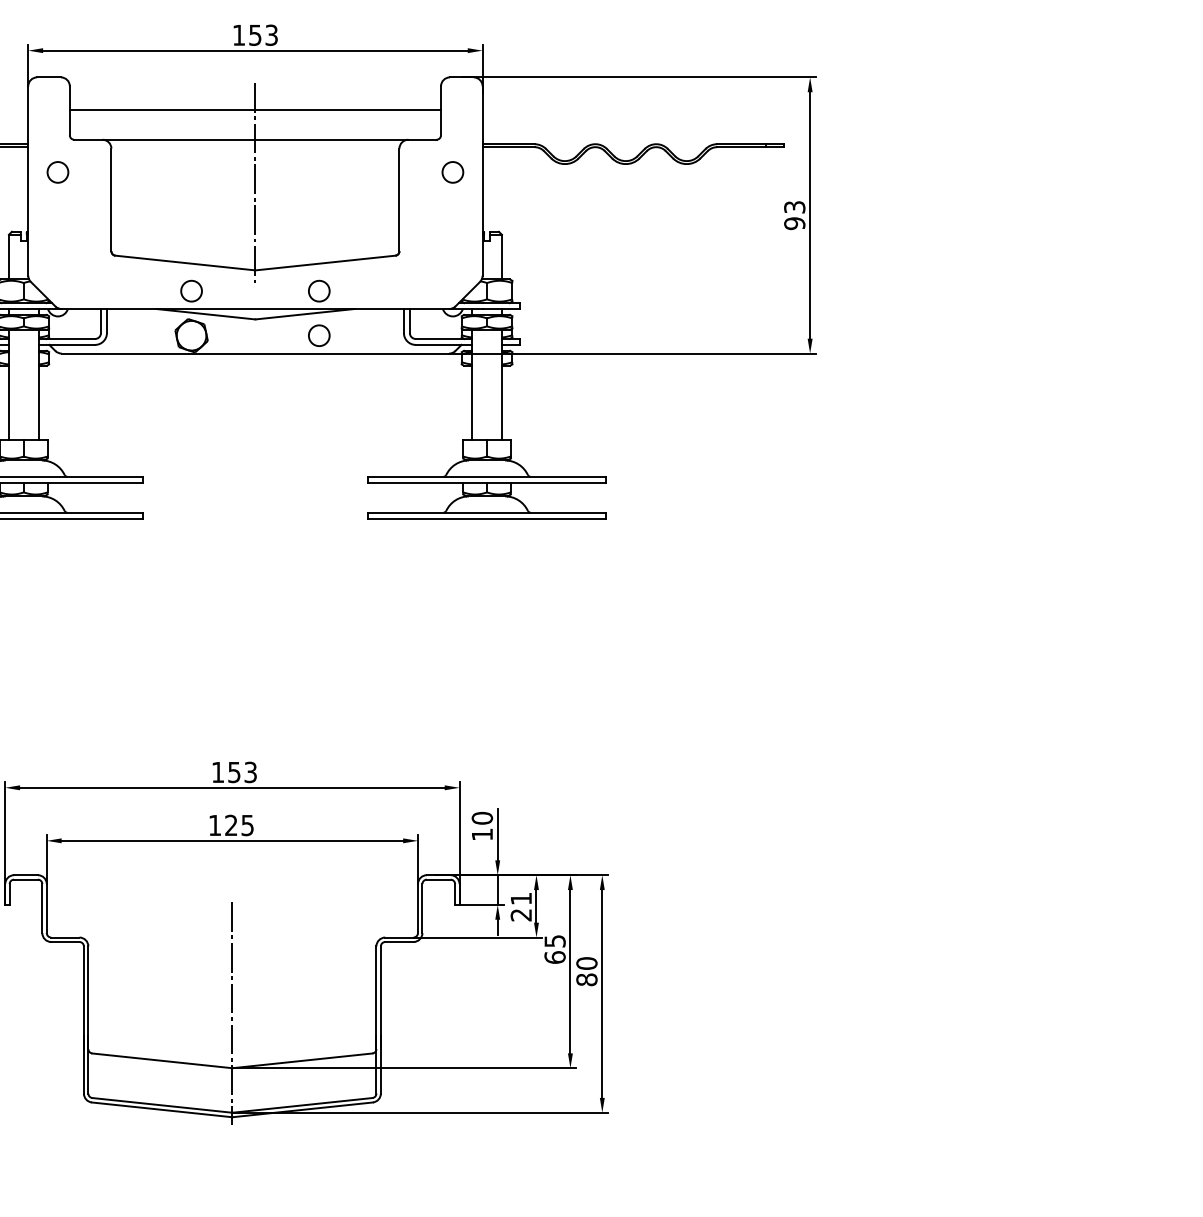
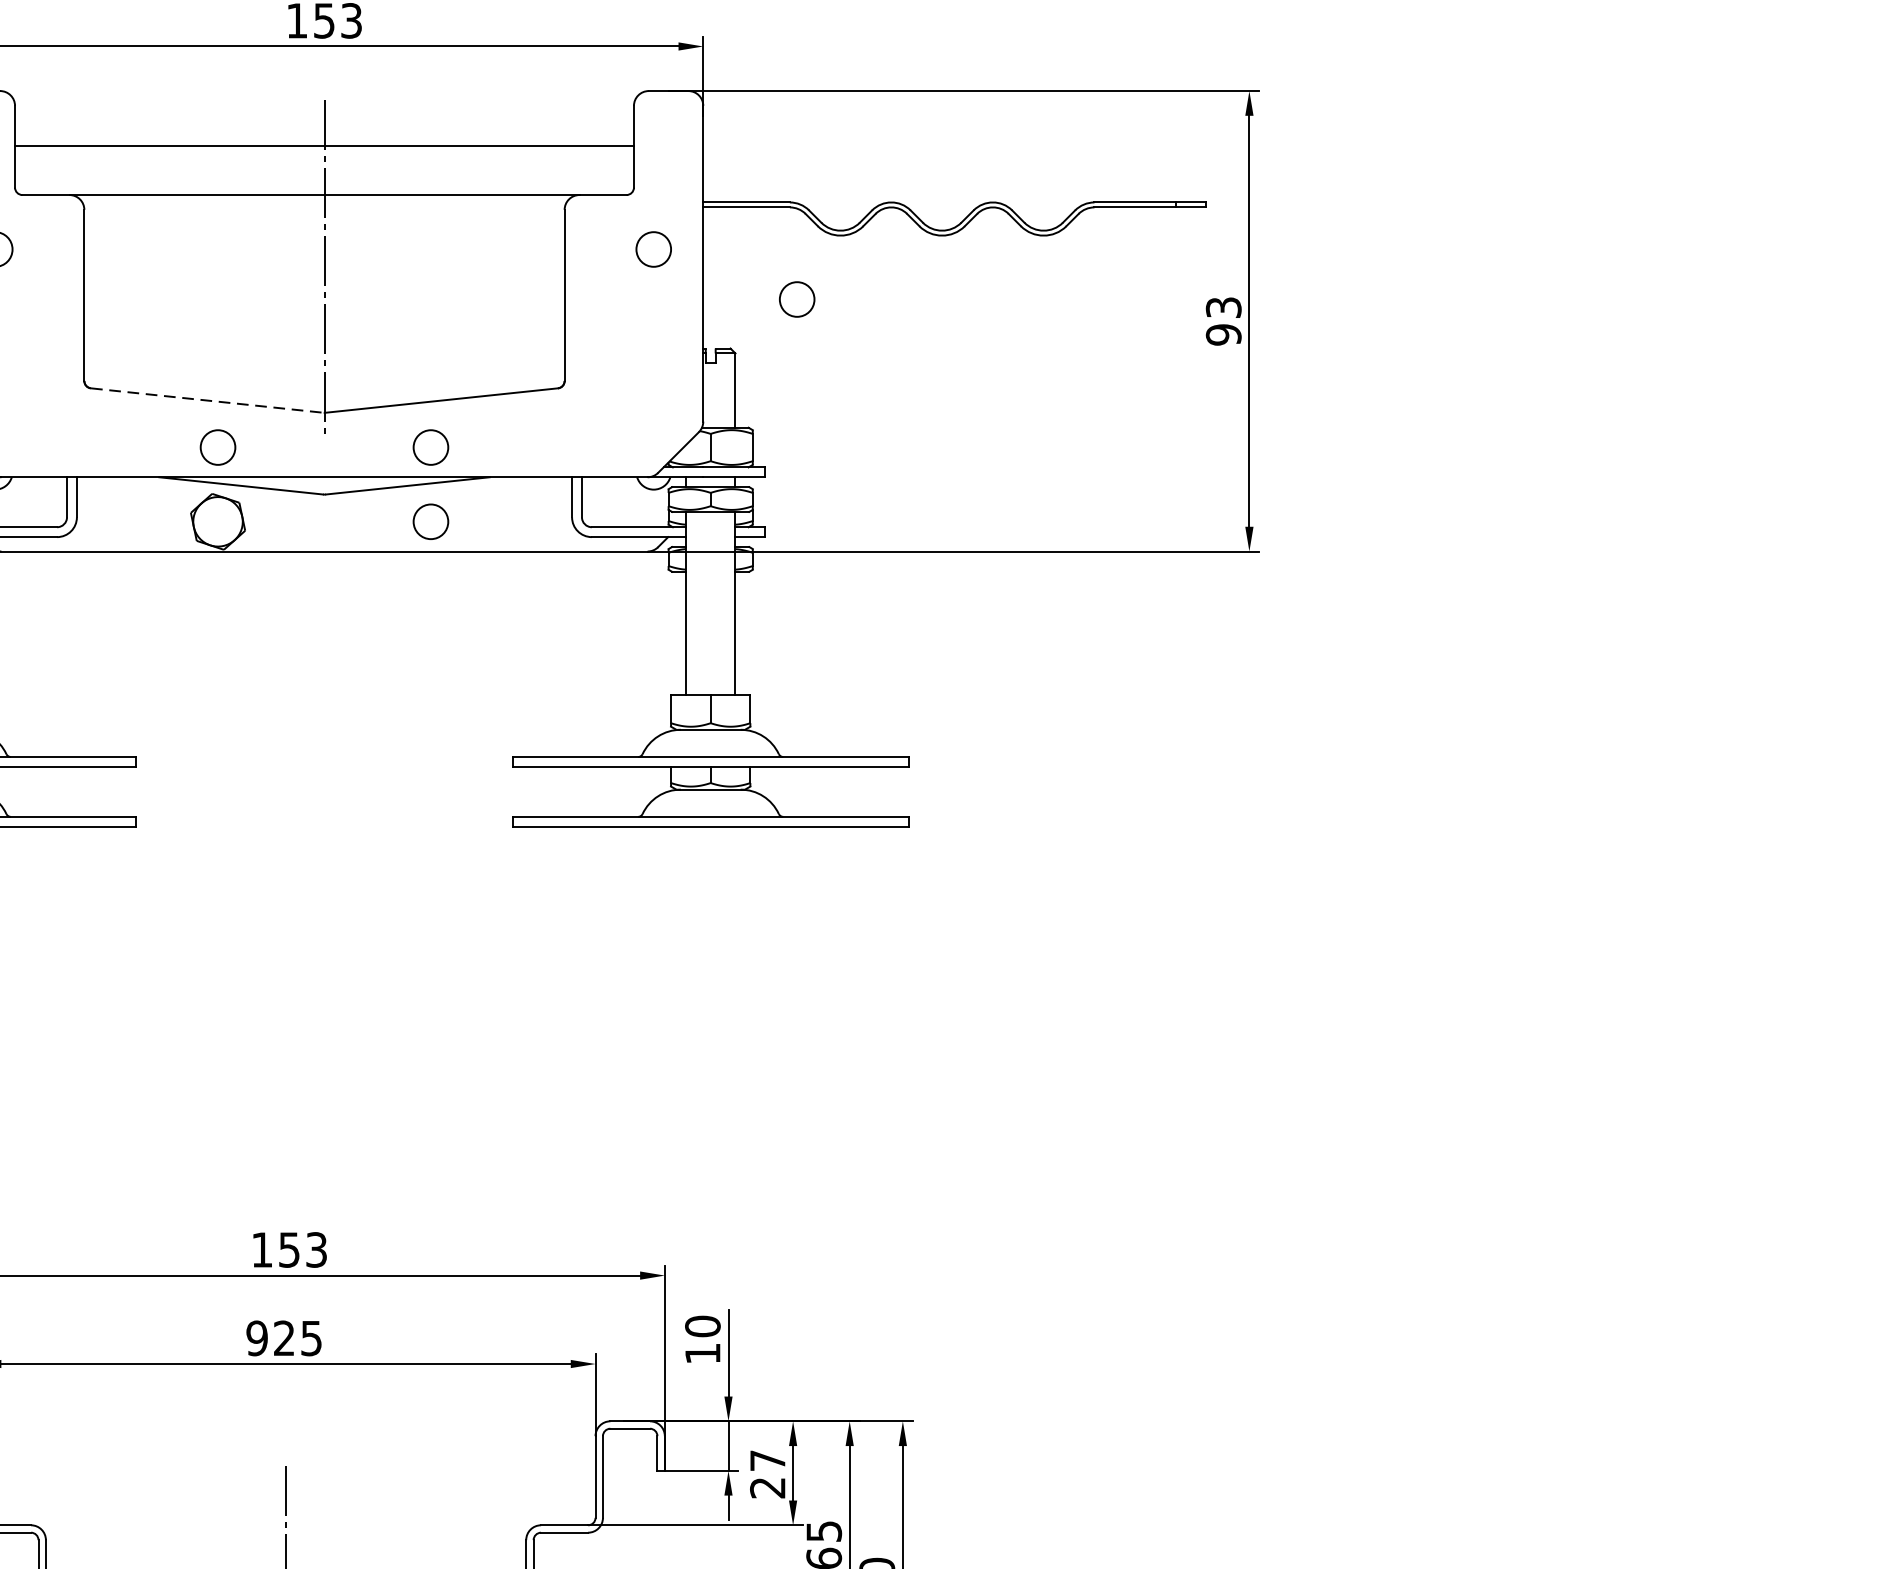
circle: (538, 202) -> (796, 299), added
line: (185, 263) -> (207, 401), solid -> dashed
text: (214, 825) -> (256, 1338), 125 -> 925
text: (521, 898) -> (768, 1460), 21 -> 27

